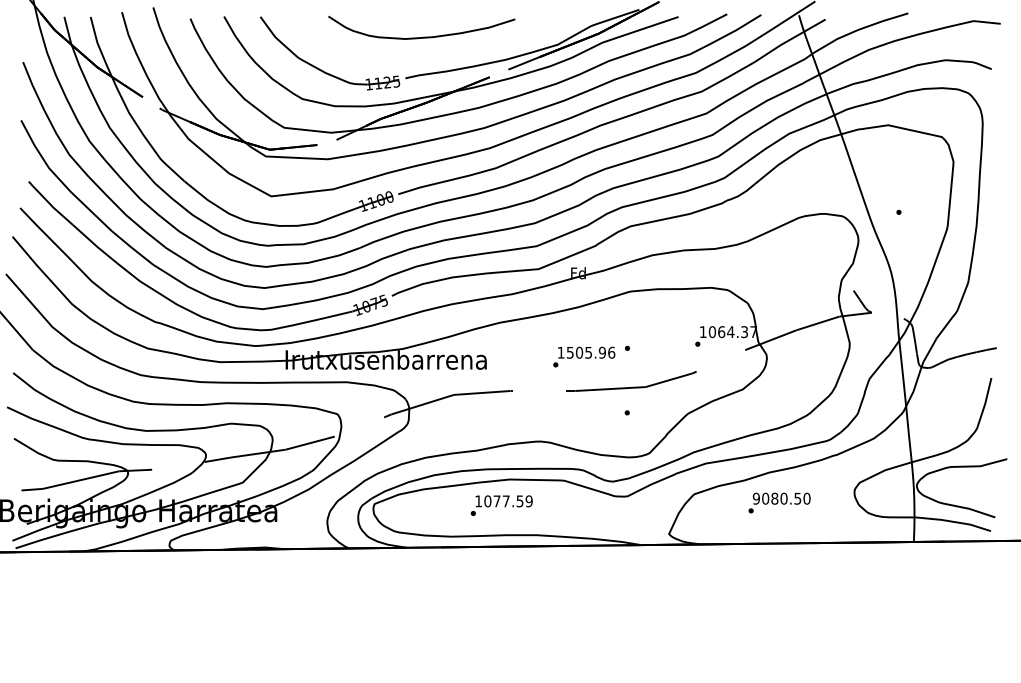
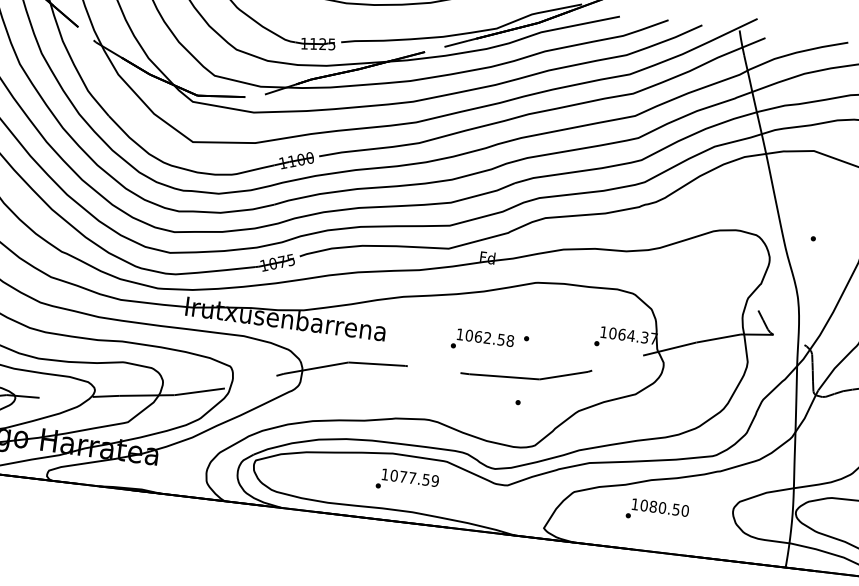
text: (590, 352) -> (489, 338), 1505.96 -> 1062.58
text: (755, 498) -> (634, 504), 9080.50 -> 1080.50
text: (501, 505) -> (407, 481), moved

